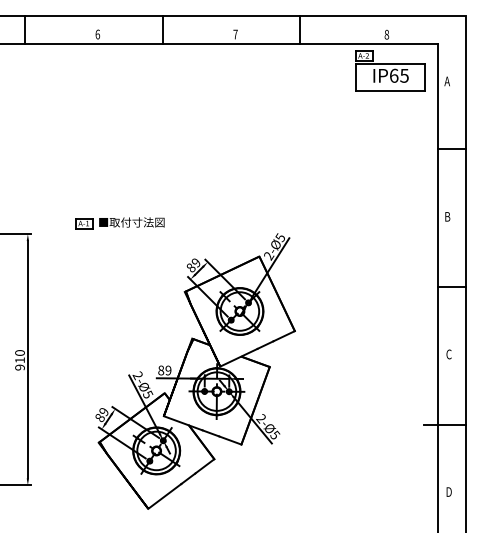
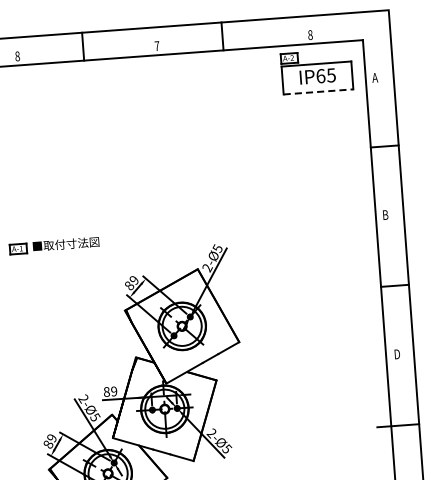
text: (97, 34) -> (17, 56), 6 -> 8
line: (391, 91) -> (319, 92), solid -> dashed
text: (448, 354) -> (396, 354), C -> D

